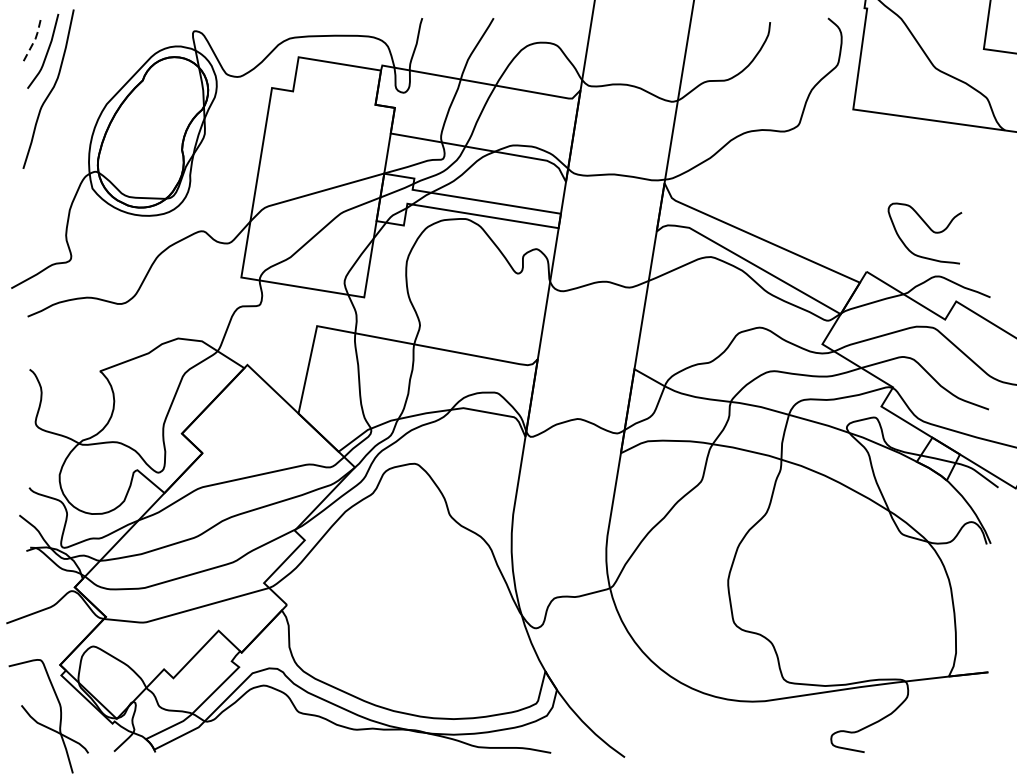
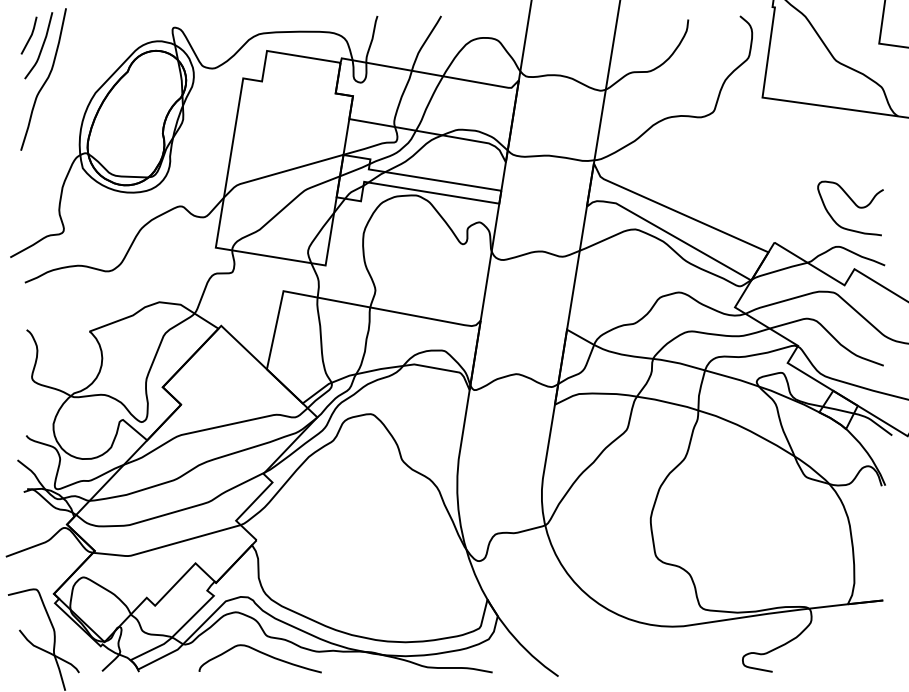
line: (35, 38) -> (31, 34), dashed -> solid
curve: (929, 229) -> (854, 204), moved
curve: (291, 731) -> (260, 653), added

